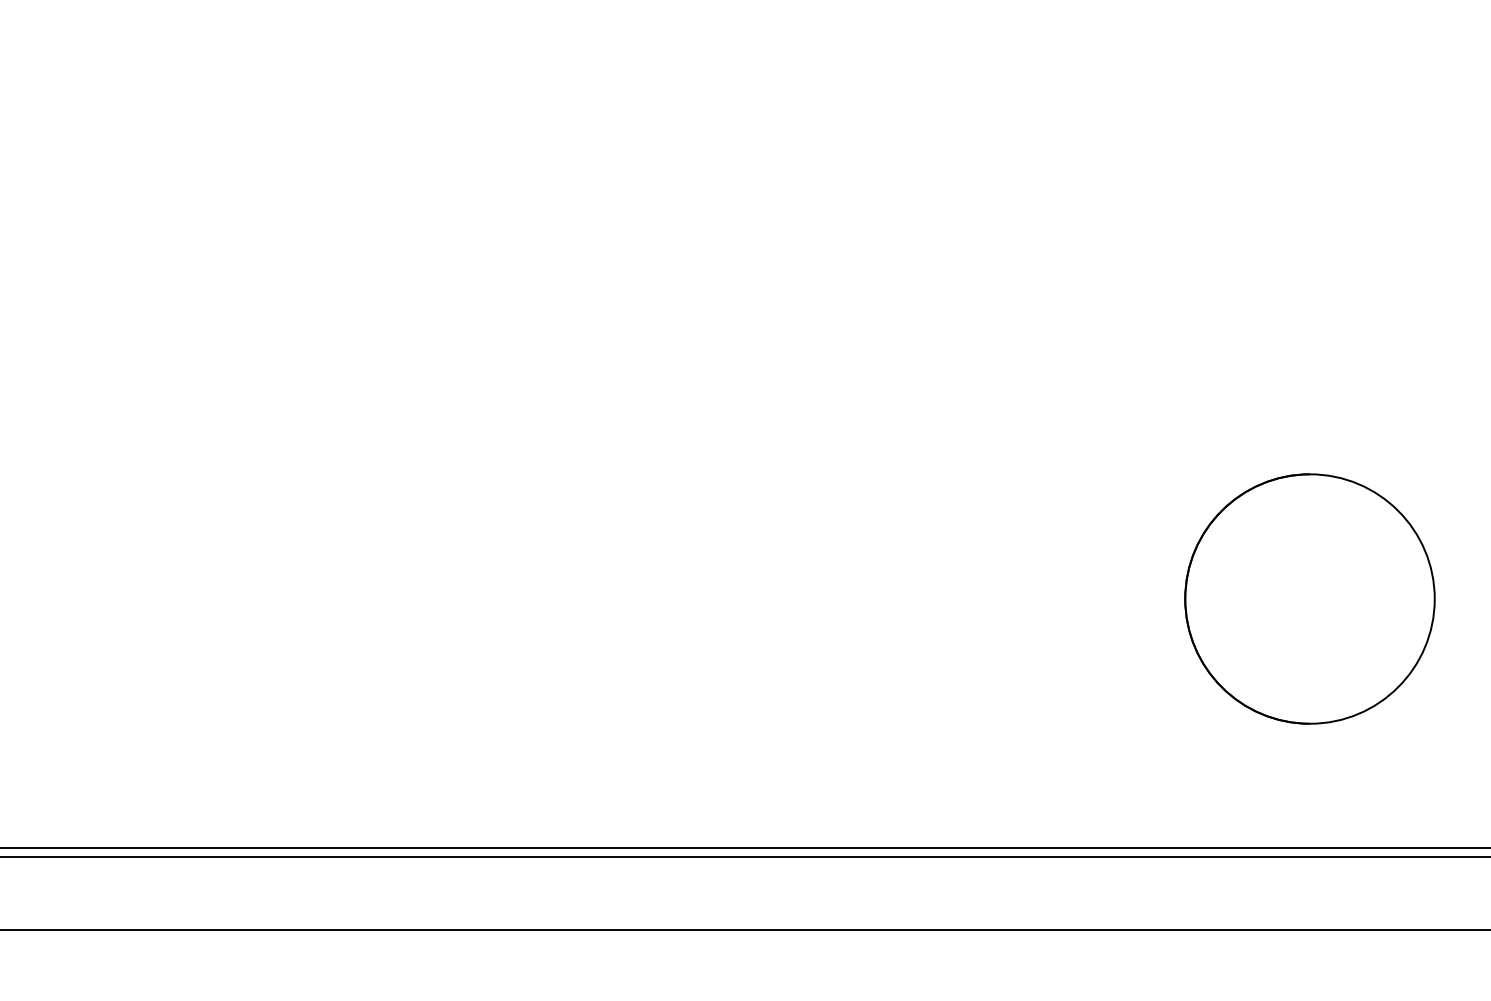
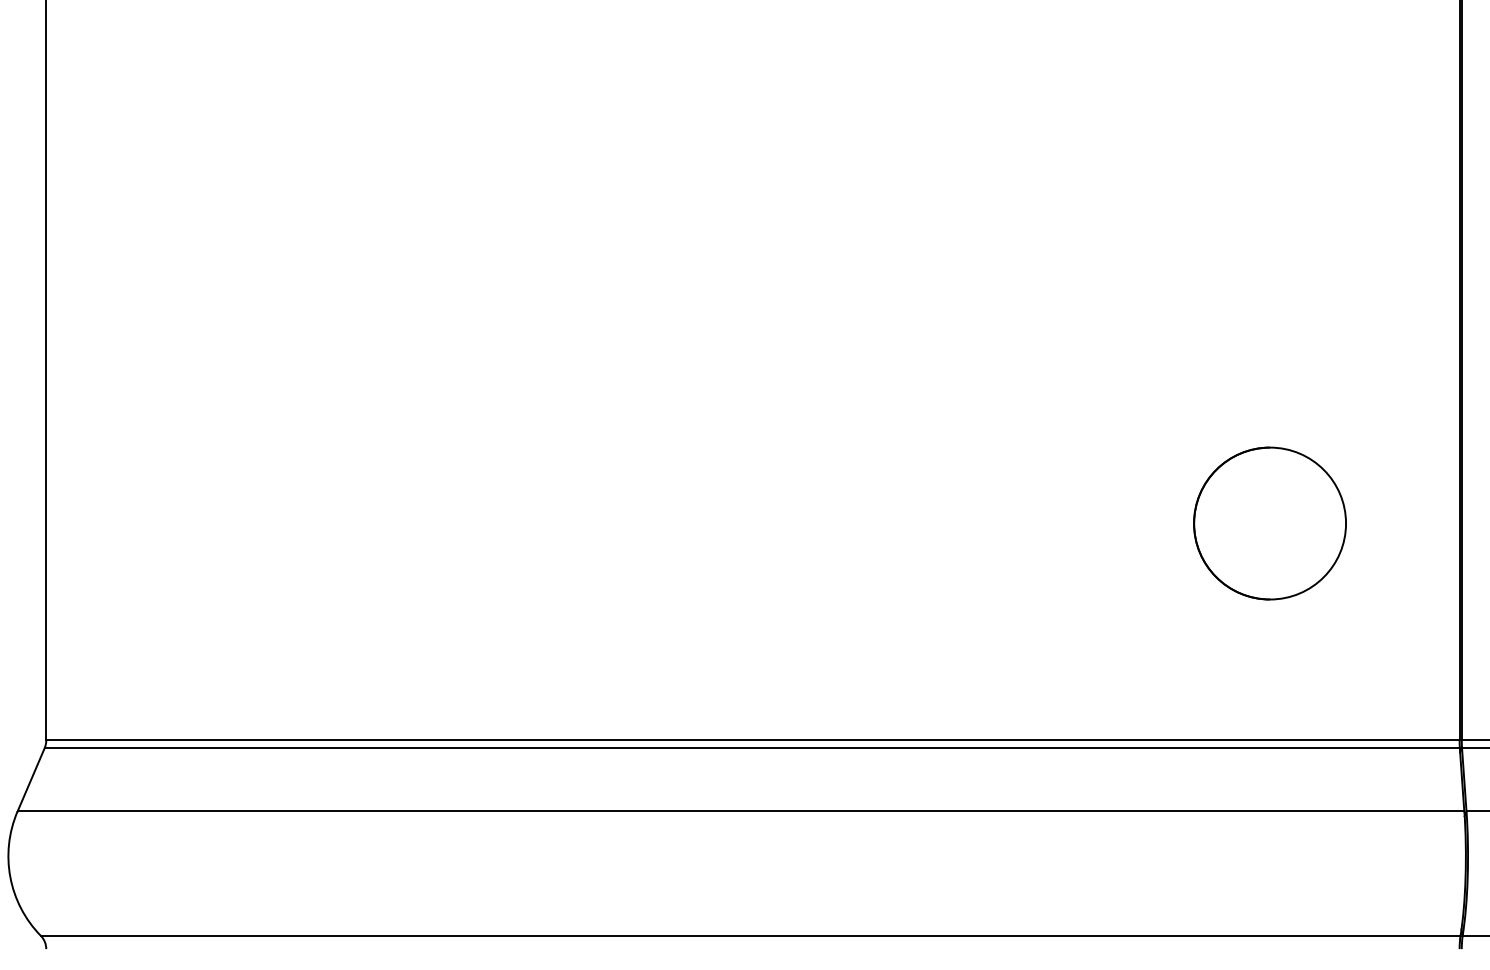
part: (1309, 598) -> (1269, 523), size x0.7

